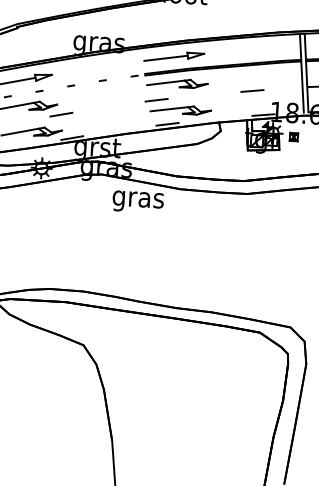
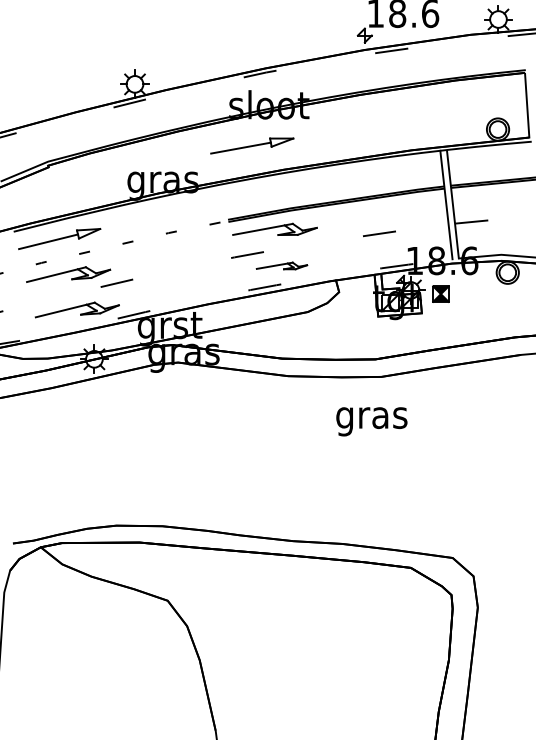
part: (174, 56) -> (252, 145), moved
part: (180, 109) -> (281, 265), size x0.6
part: (293, 136) -> (440, 293), size x1.4
text: (137, 201) -> (371, 421), moved

